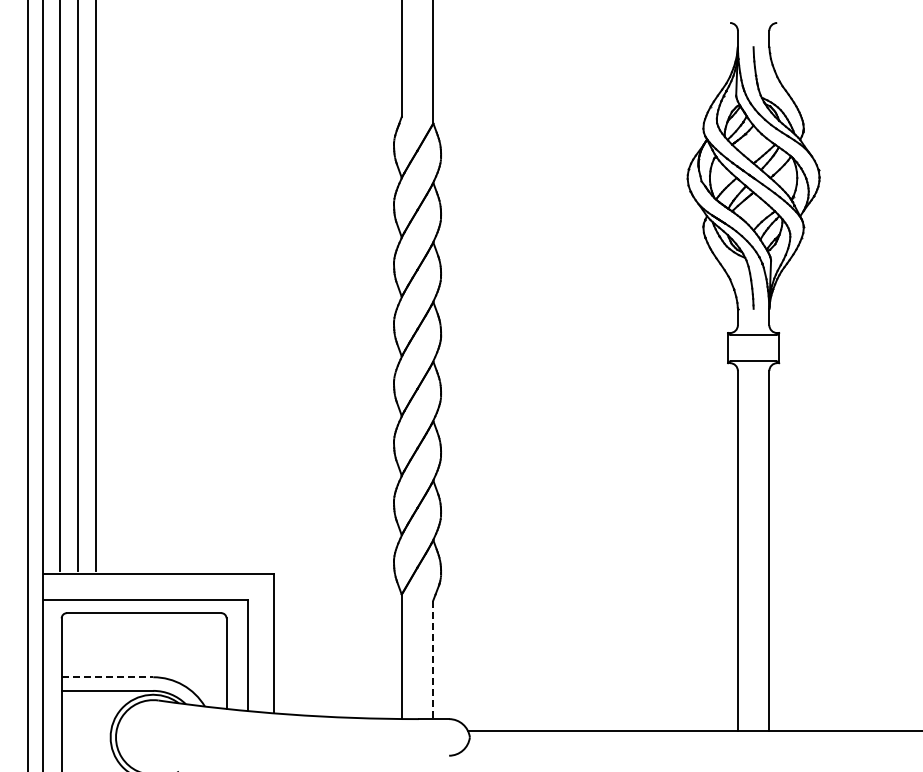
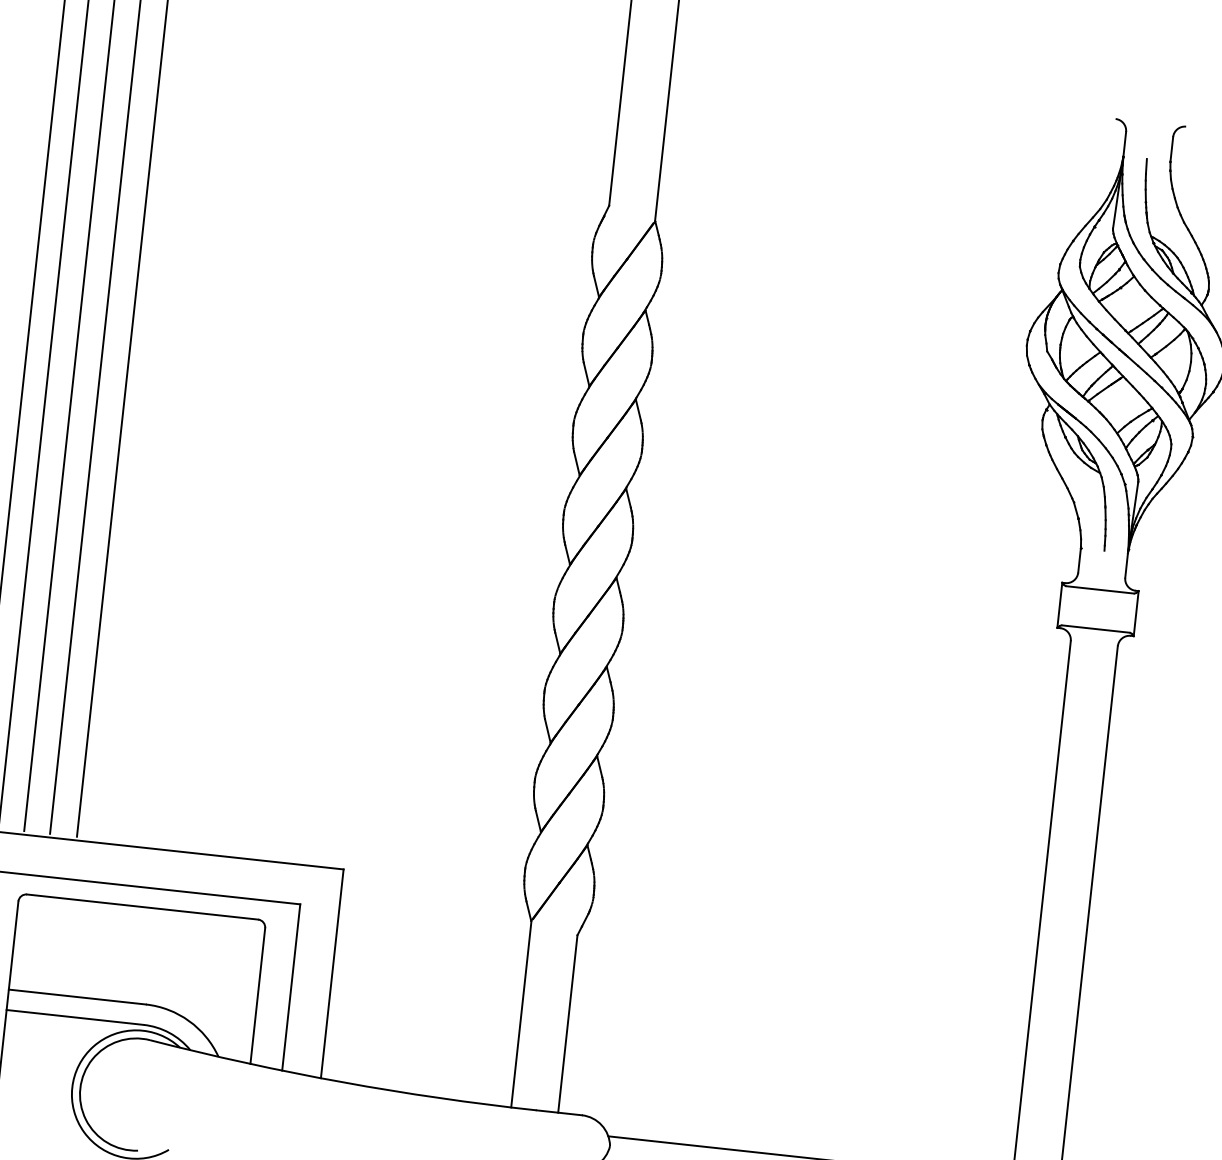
line: (433, 660) -> (568, 1024), dashed -> solid
line: (107, 677) -> (77, 997), dashed -> solid

